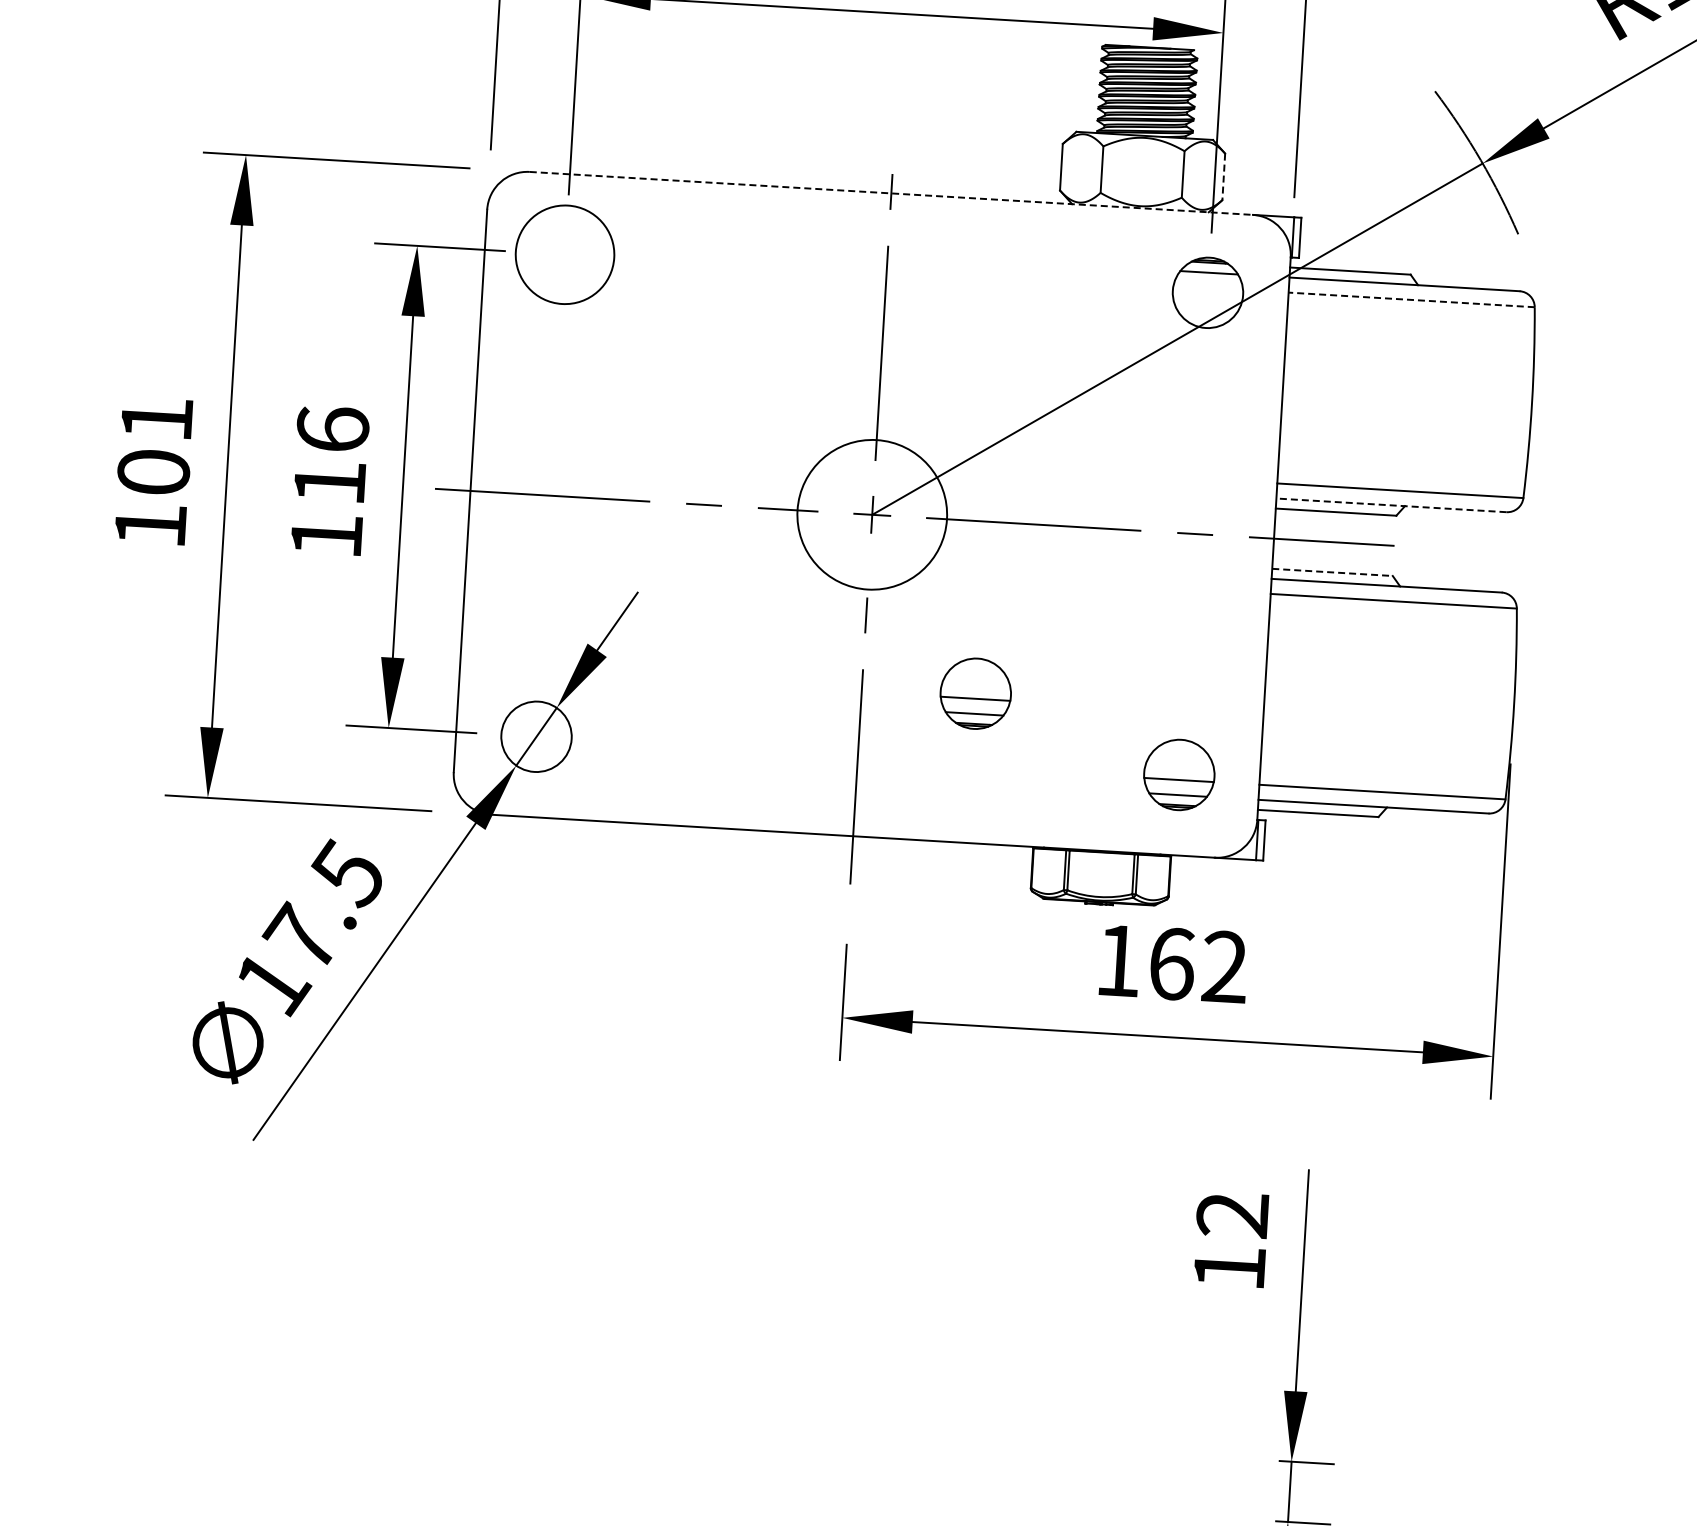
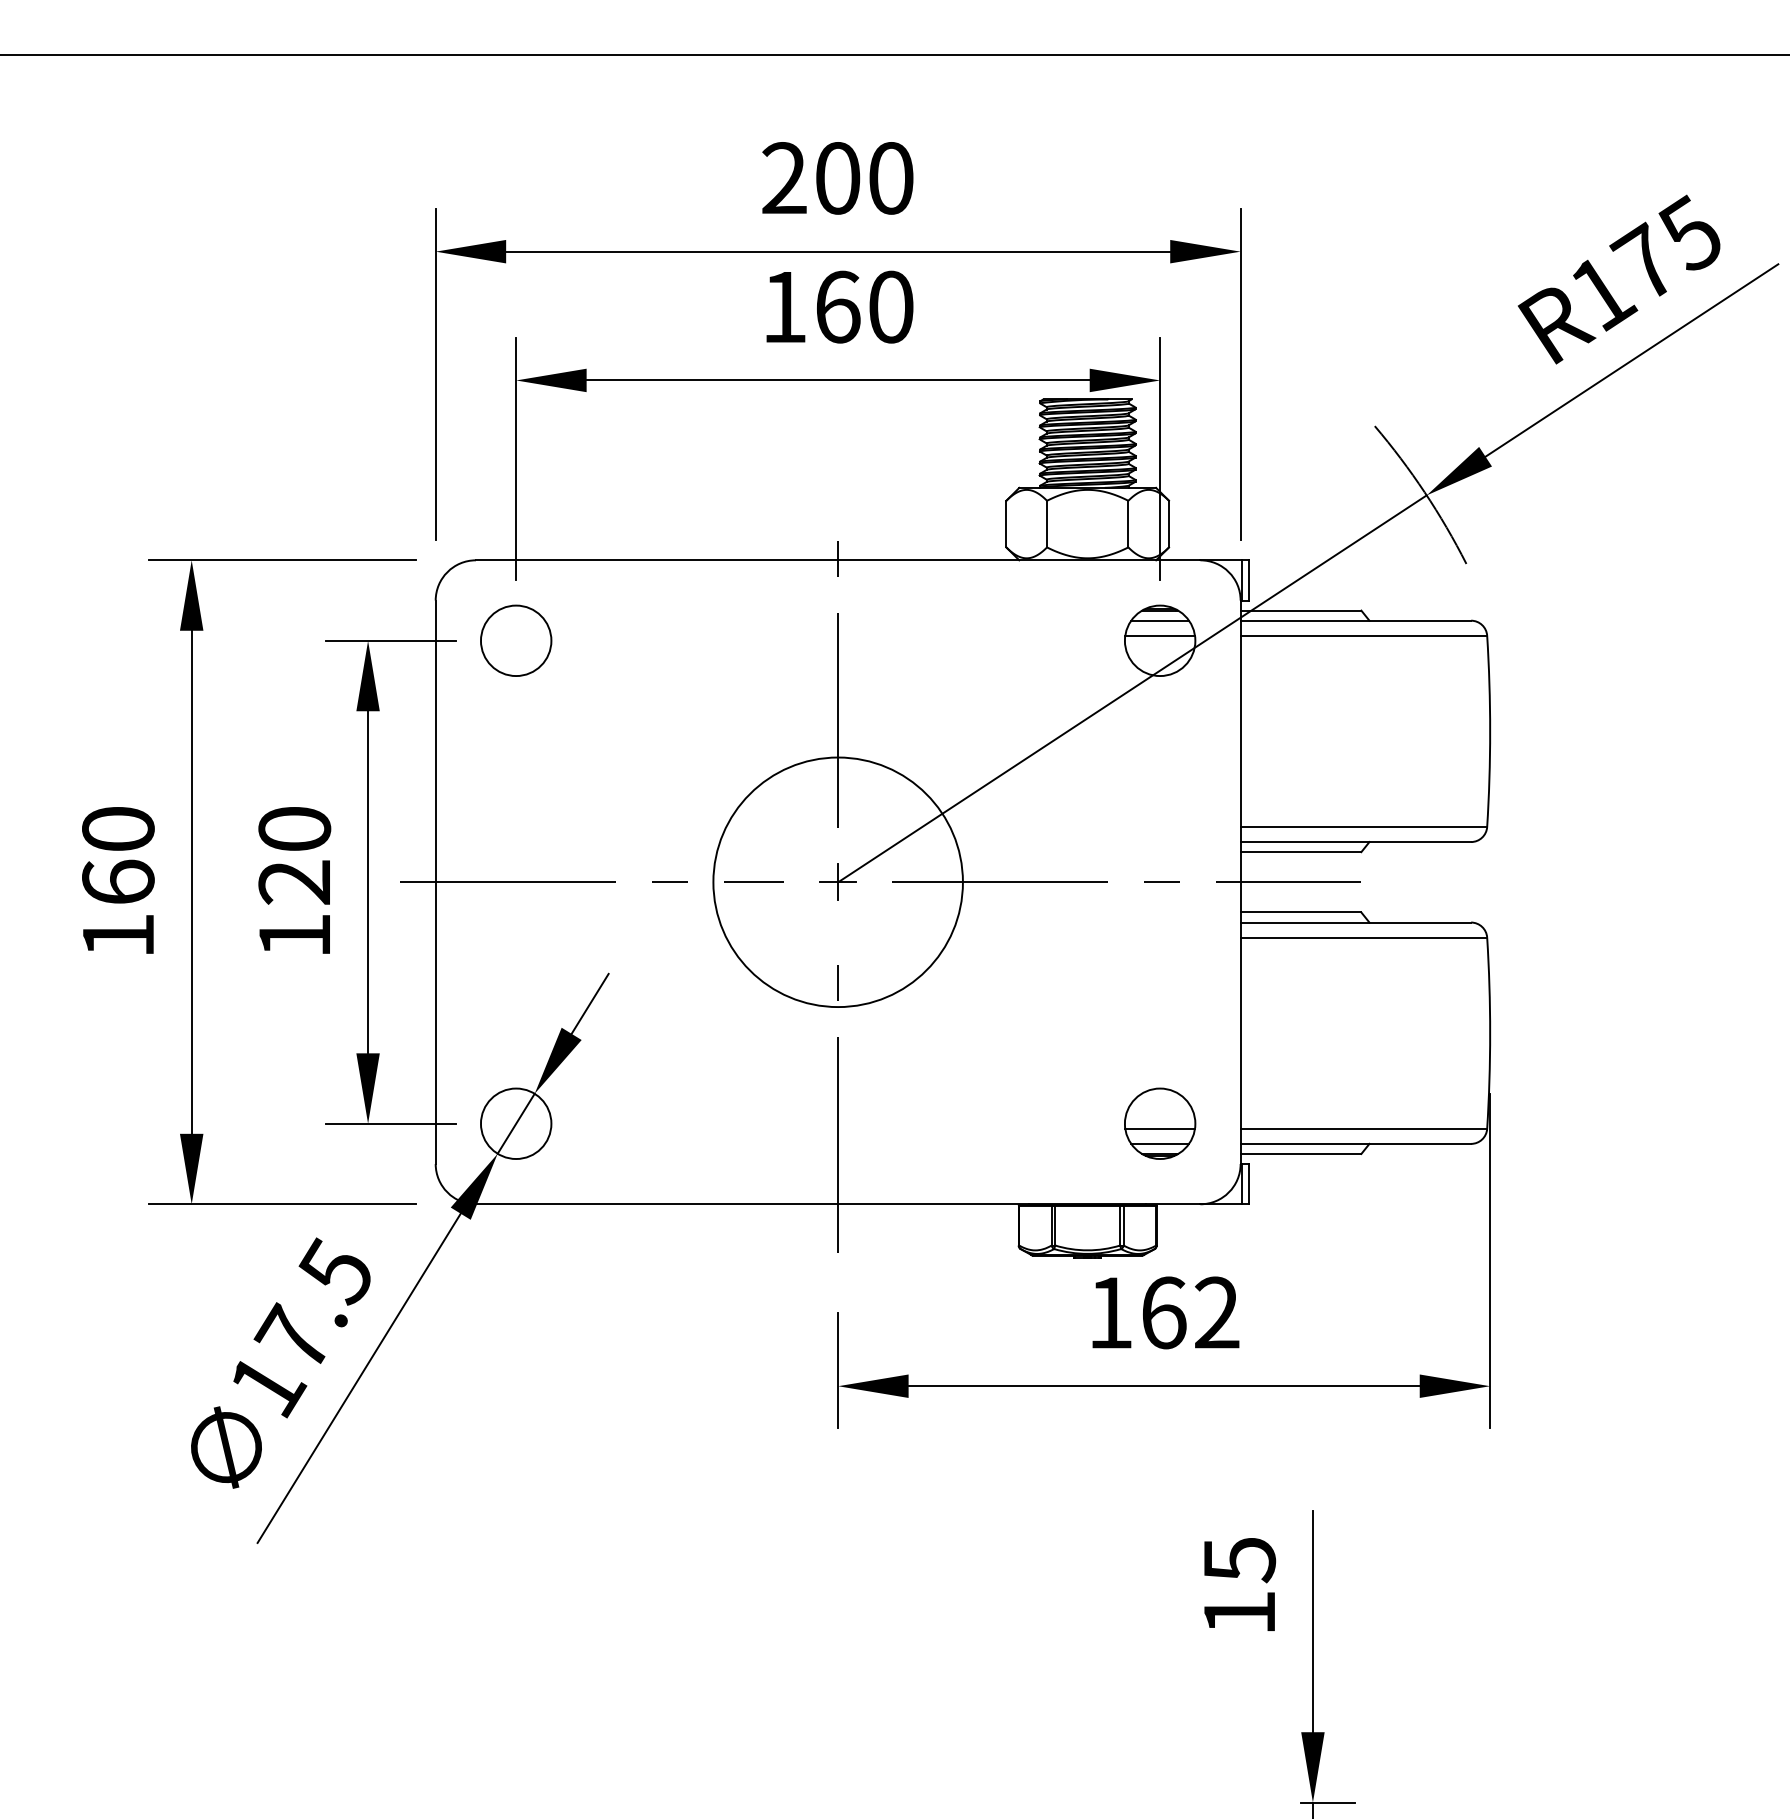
line: (1224, 177) -> (1169, 524), dashed -> solid
line: (891, 193) -> (838, 560), dashed -> solid
circle: (565, 254) -> (516, 640), size x0.71
line: (1208, 287) -> (1160, 635), added
line: (1411, 299) -> (1363, 635), dashed -> solid
text: (155, 445) -> (118, 855), 101 -> 160
text: (331, 455) -> (294, 855), 116 -> 120
line: (1391, 505) -> (1355, 842), dashed -> solid
circle: (871, 514) -> (837, 882), size x1.67
line: (1332, 572) -> (1301, 912), dashed -> solid
part: (976, 693) -> (952, 1054), removed
text: (1232, 1215) -> (1239, 1560), 12 -> 15

